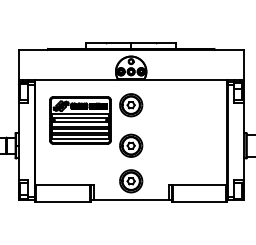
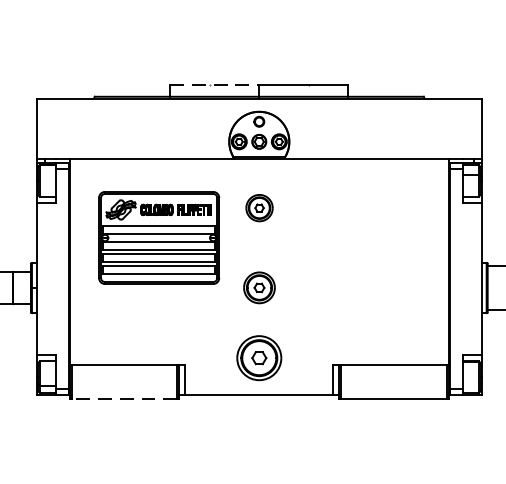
line: (108, 42) -> (214, 83), solid -> dashed
part: (131, 105) -> (259, 208), size x0.6
part: (131, 145) -> (259, 287), size x0.7
line: (62, 202) -> (123, 400), solid -> dashed

